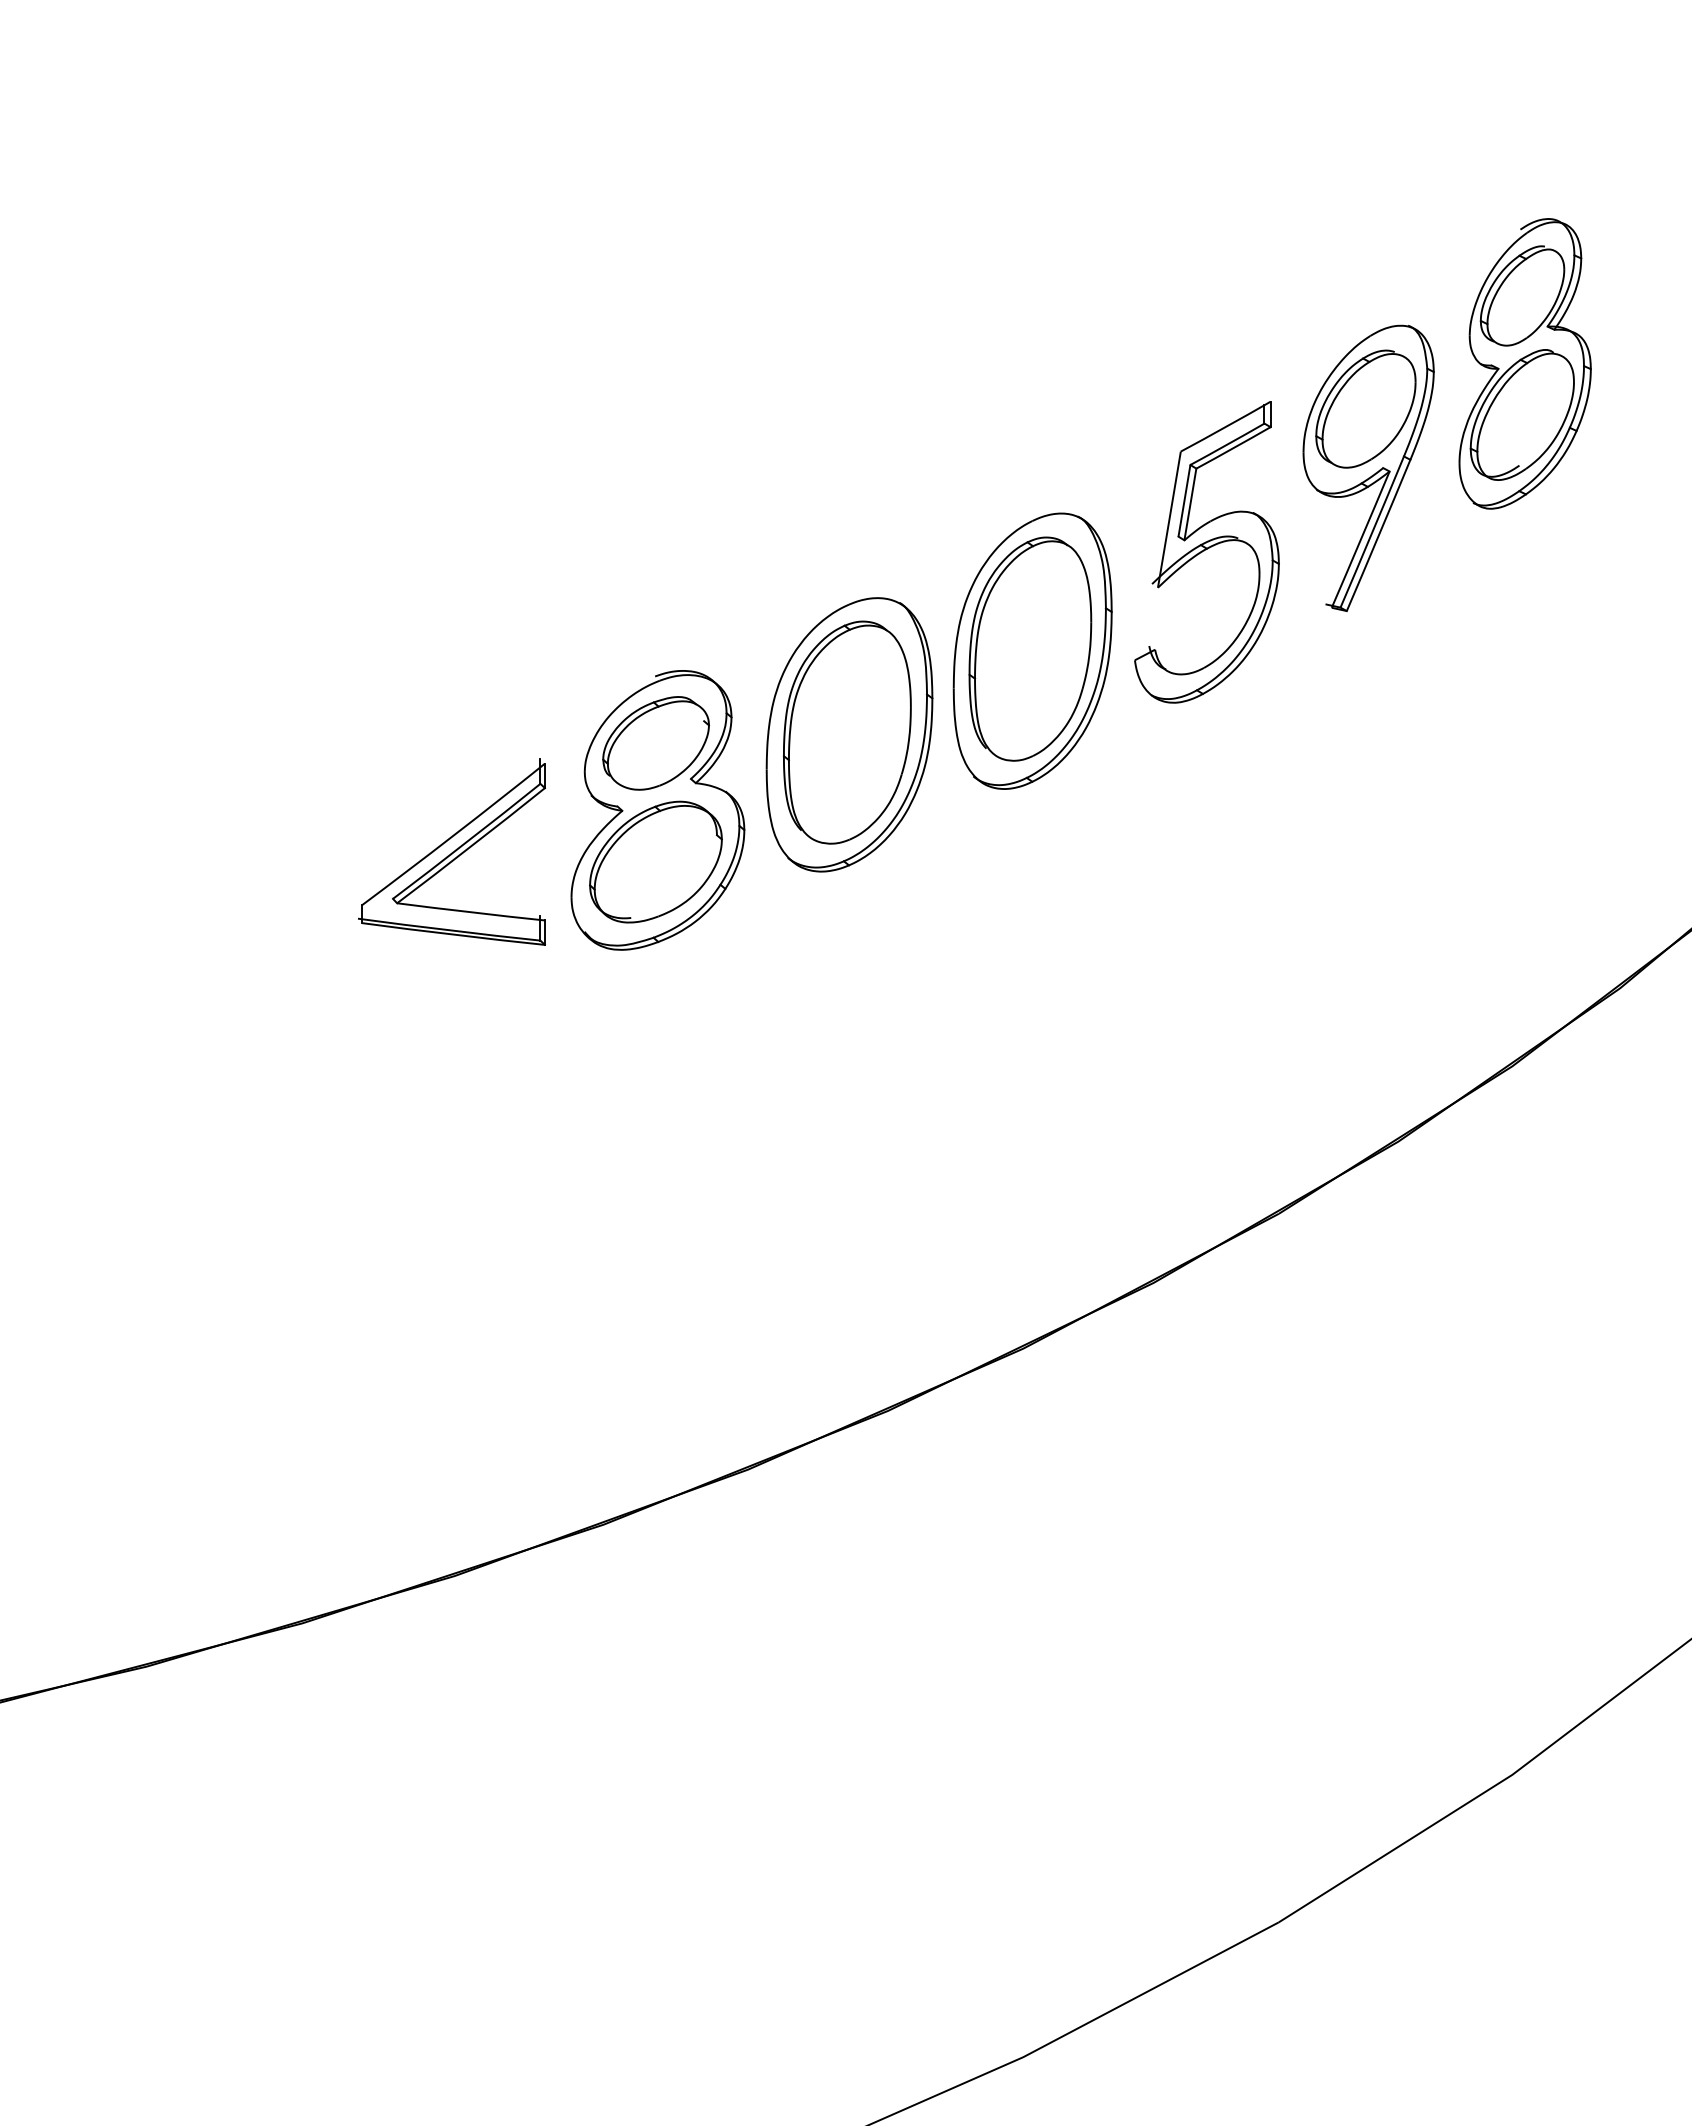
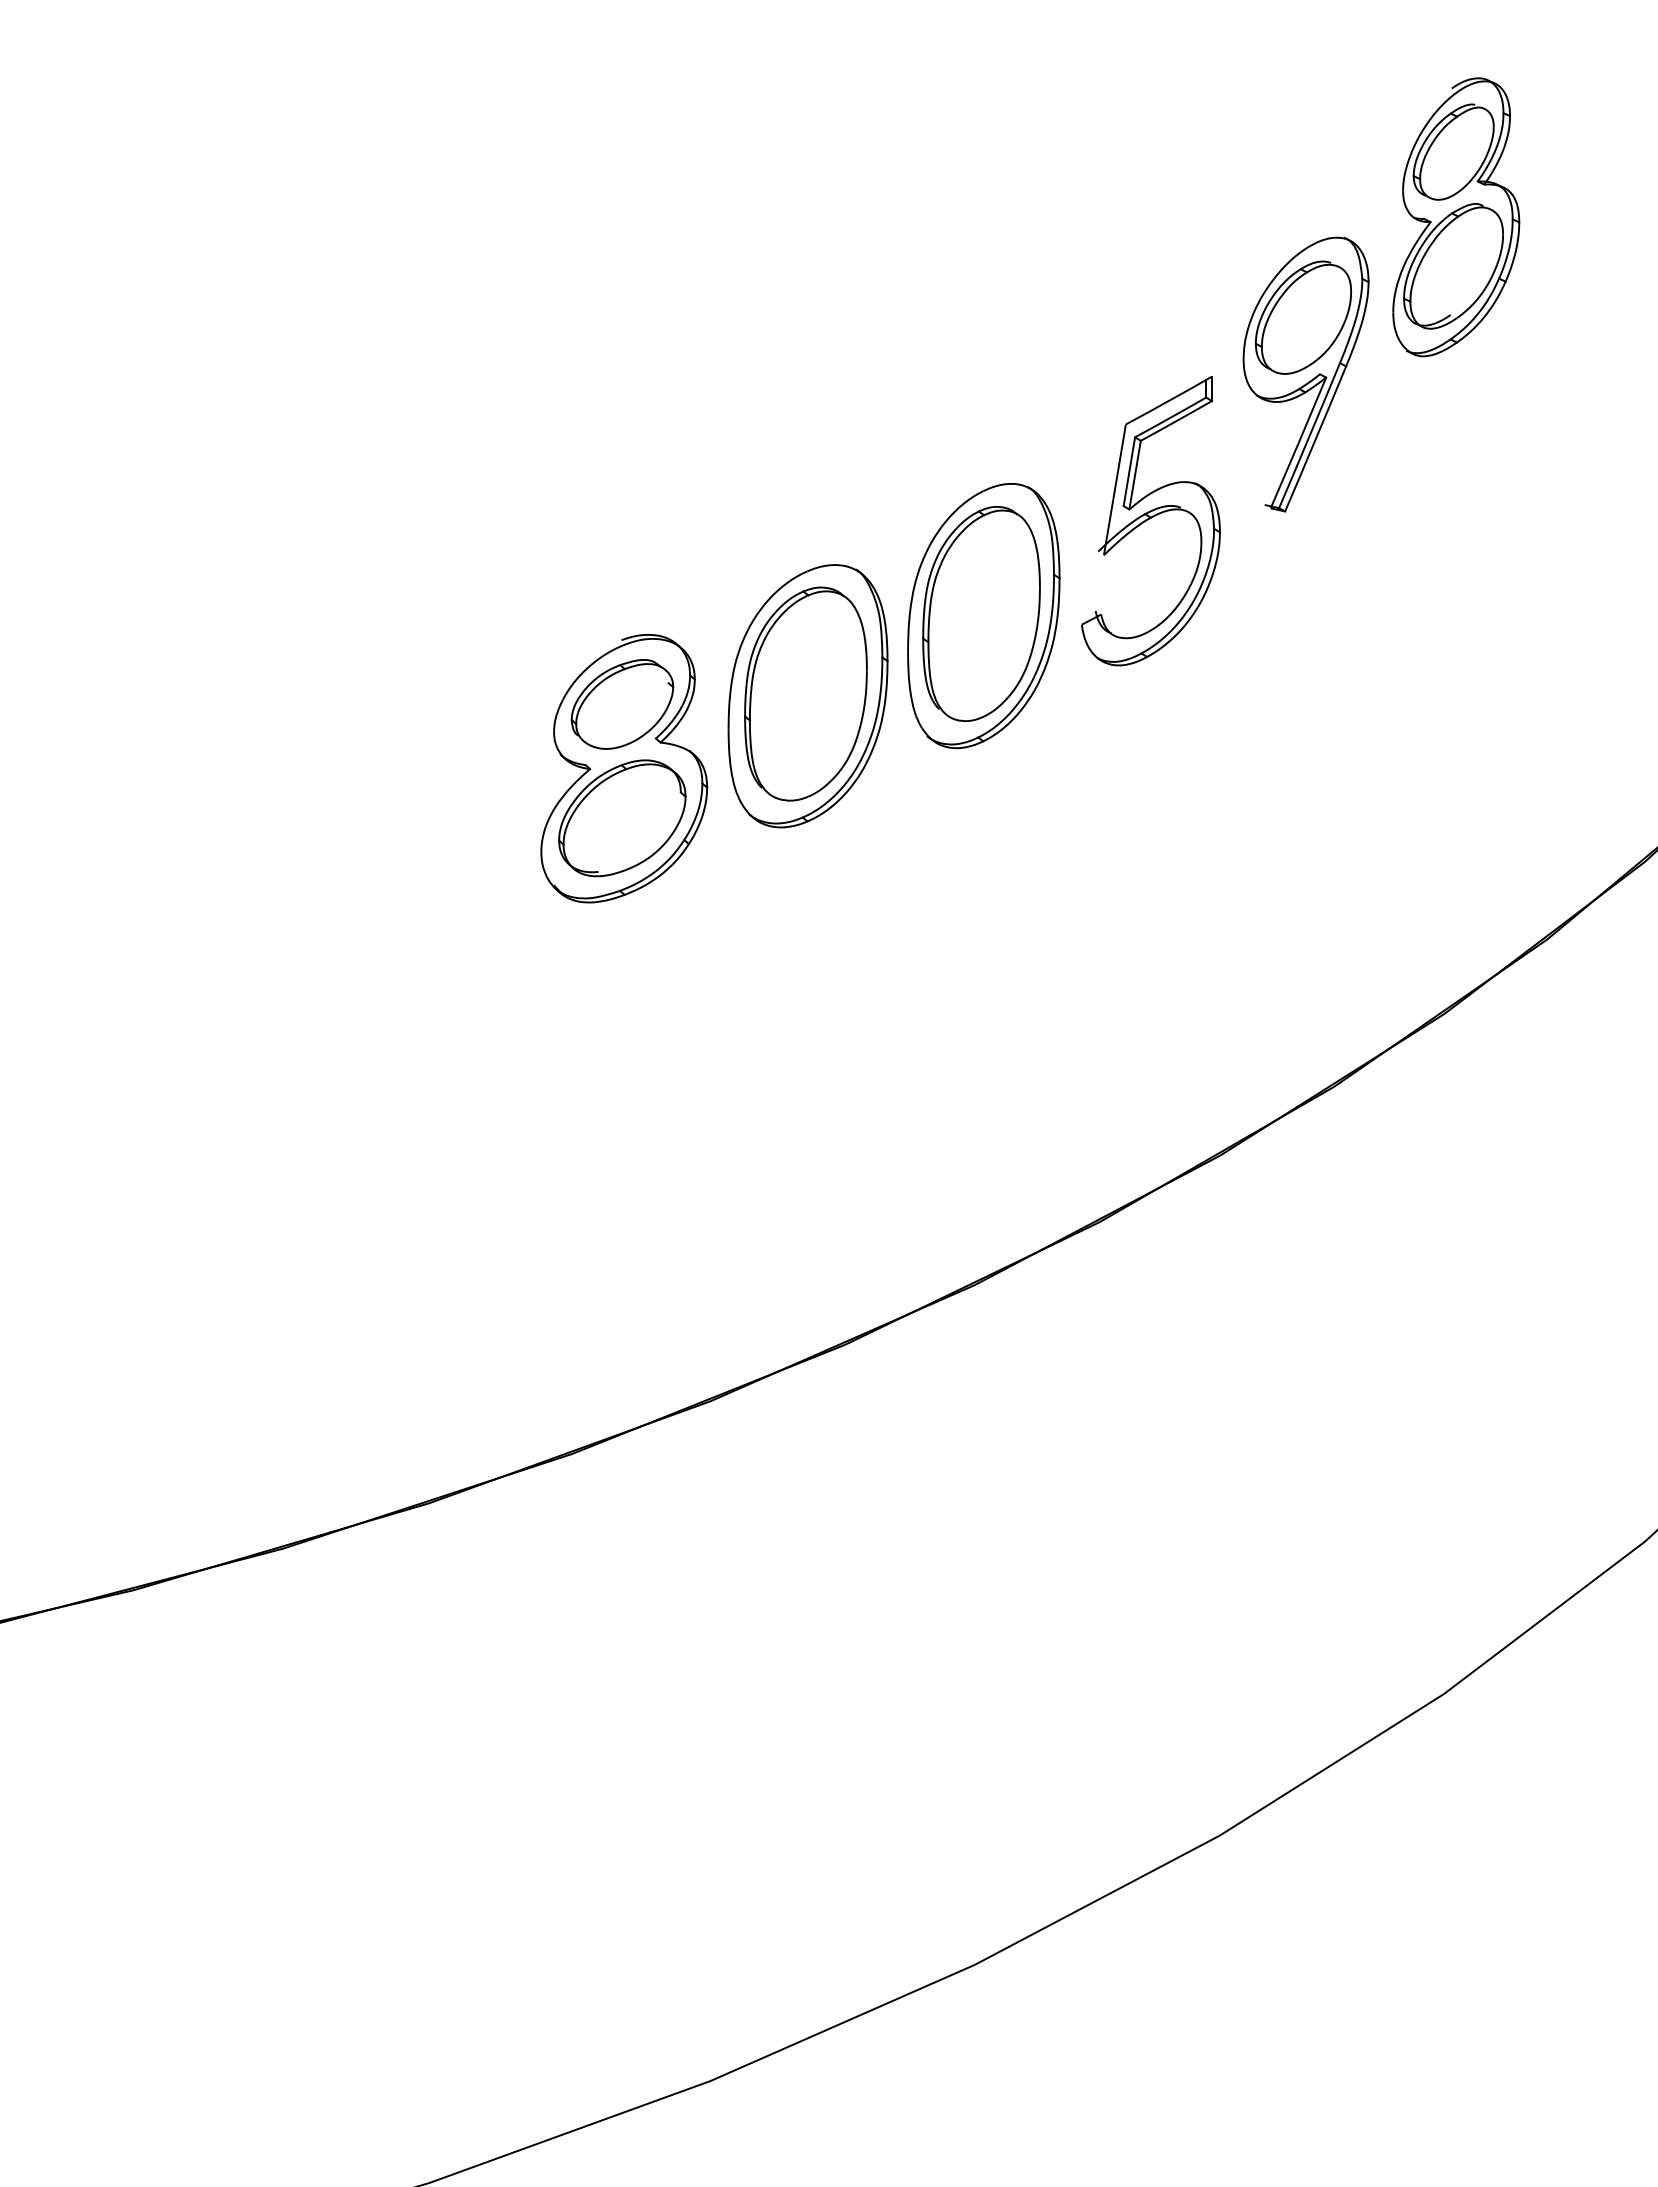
part: (1525, 364) -> (1456, 217), moved
part: (1368, 468) -> (1305, 374), moved
part: (451, 851) -> (426, 808), removed

